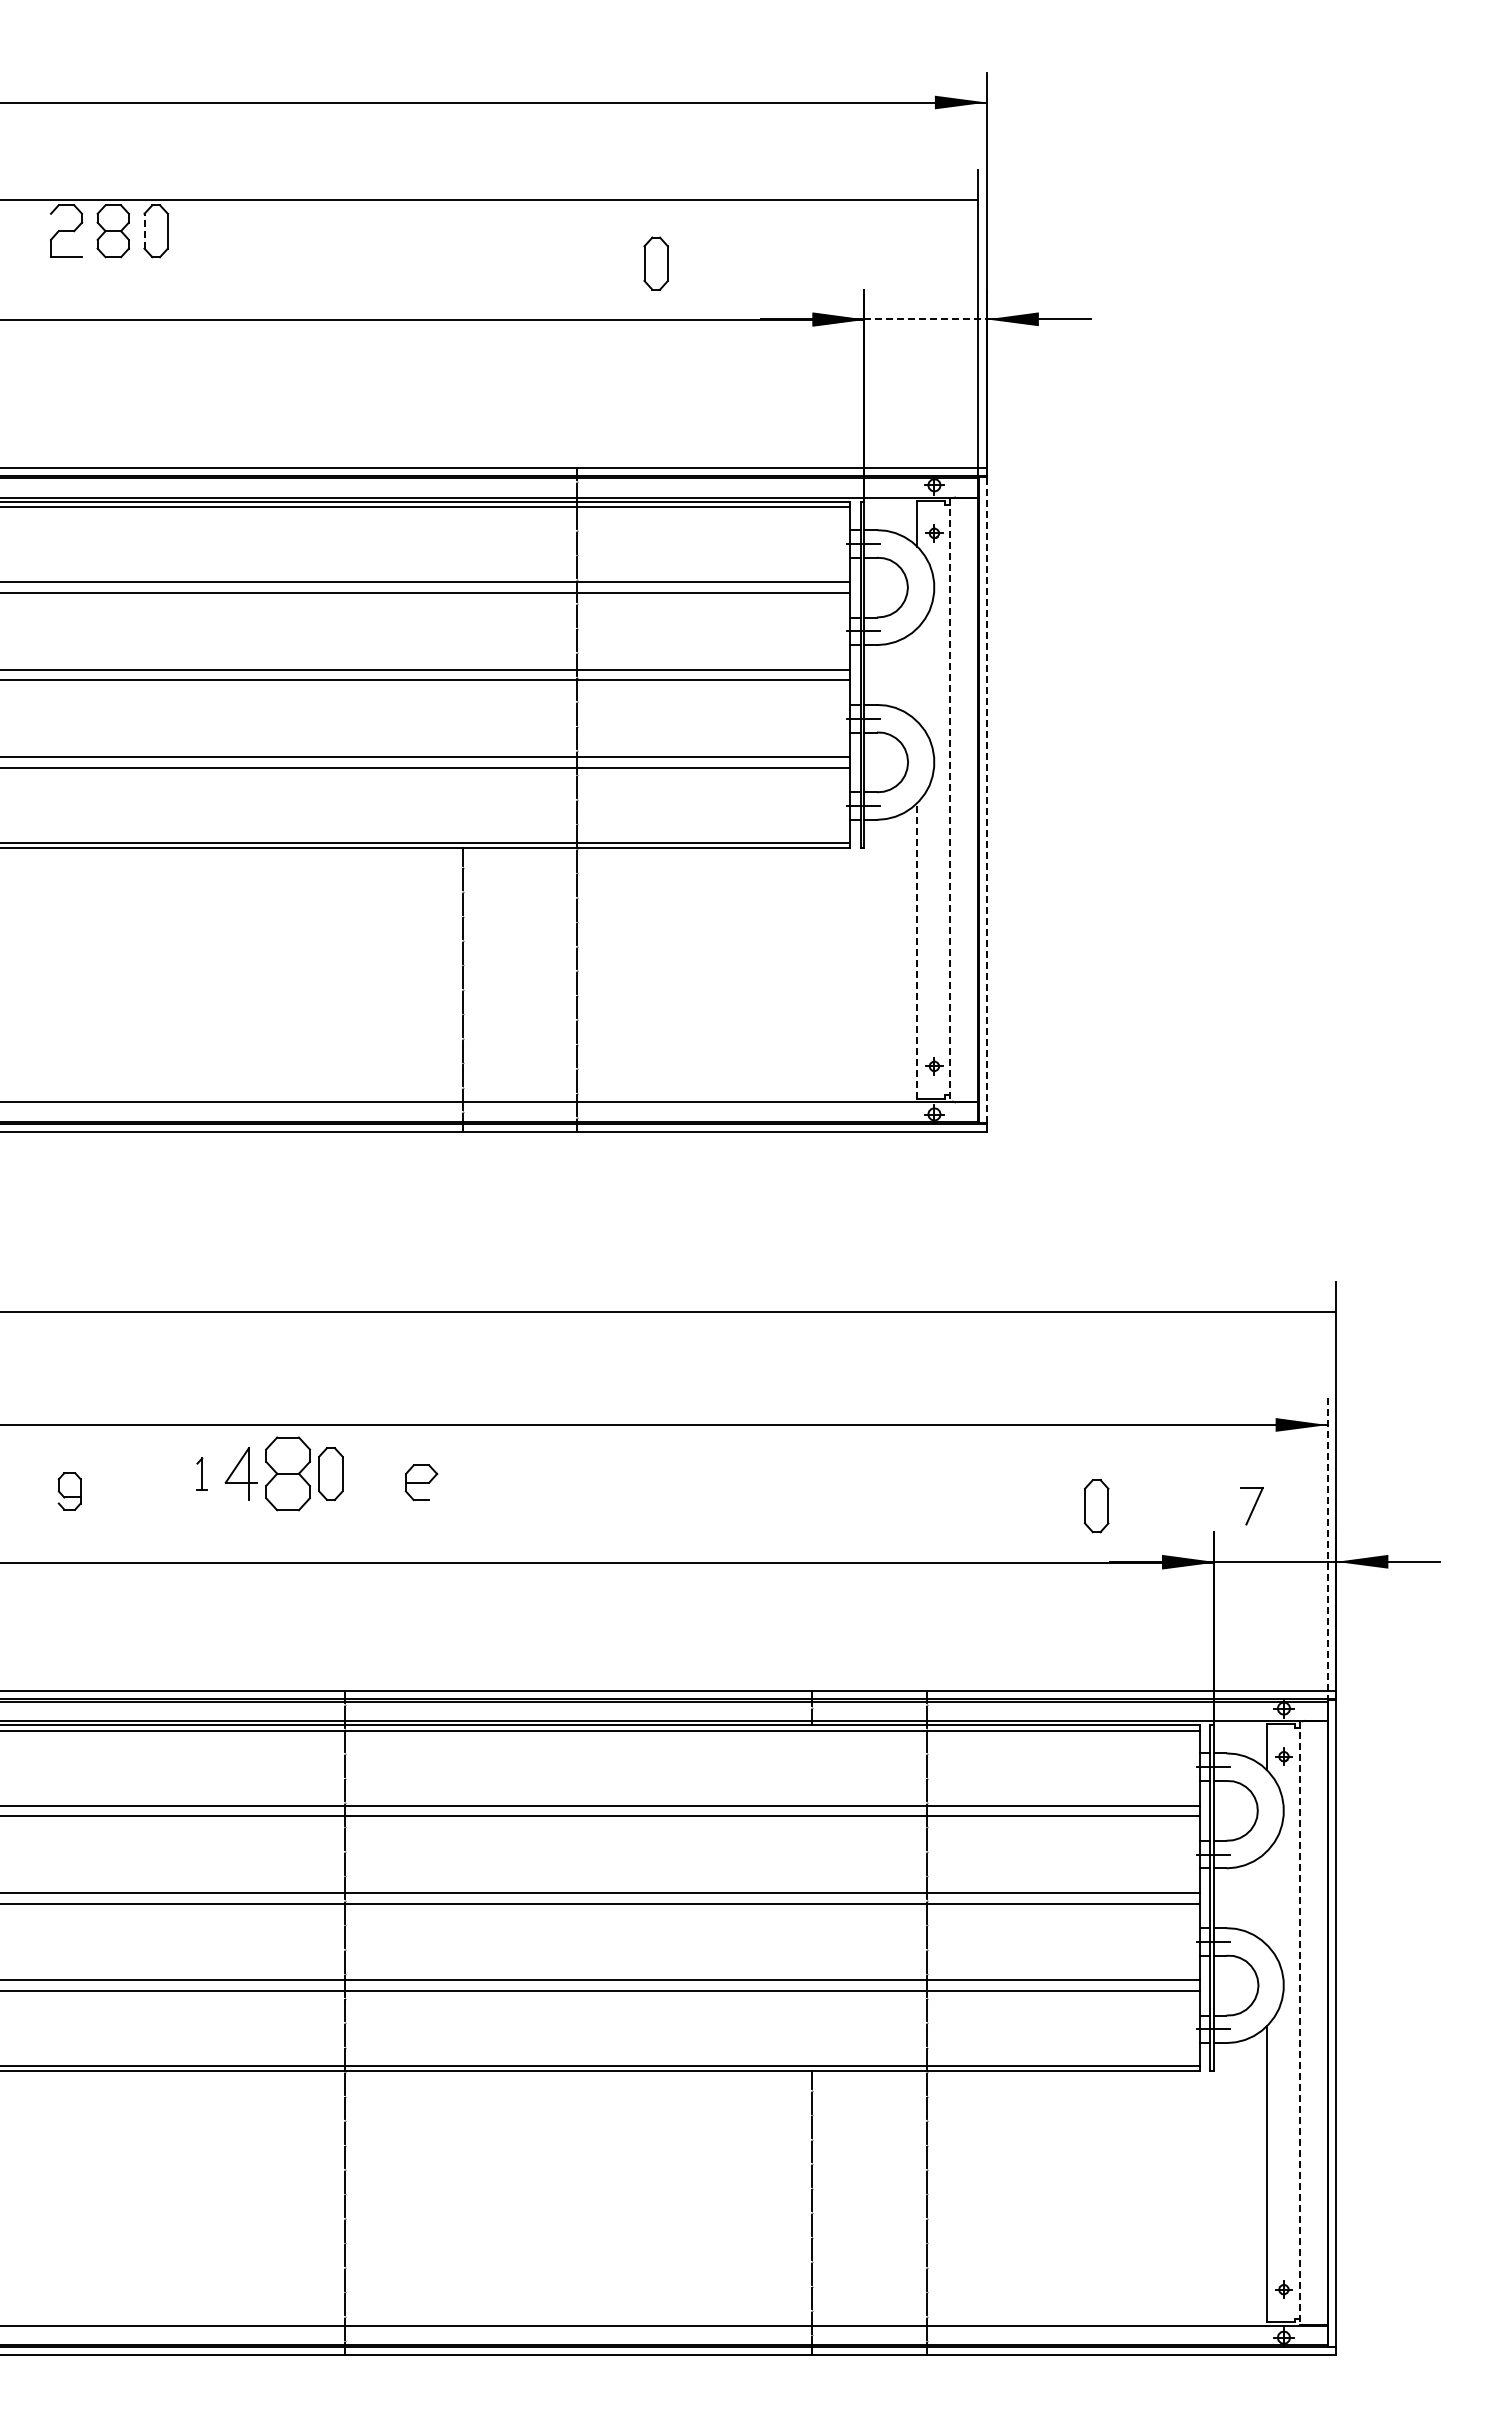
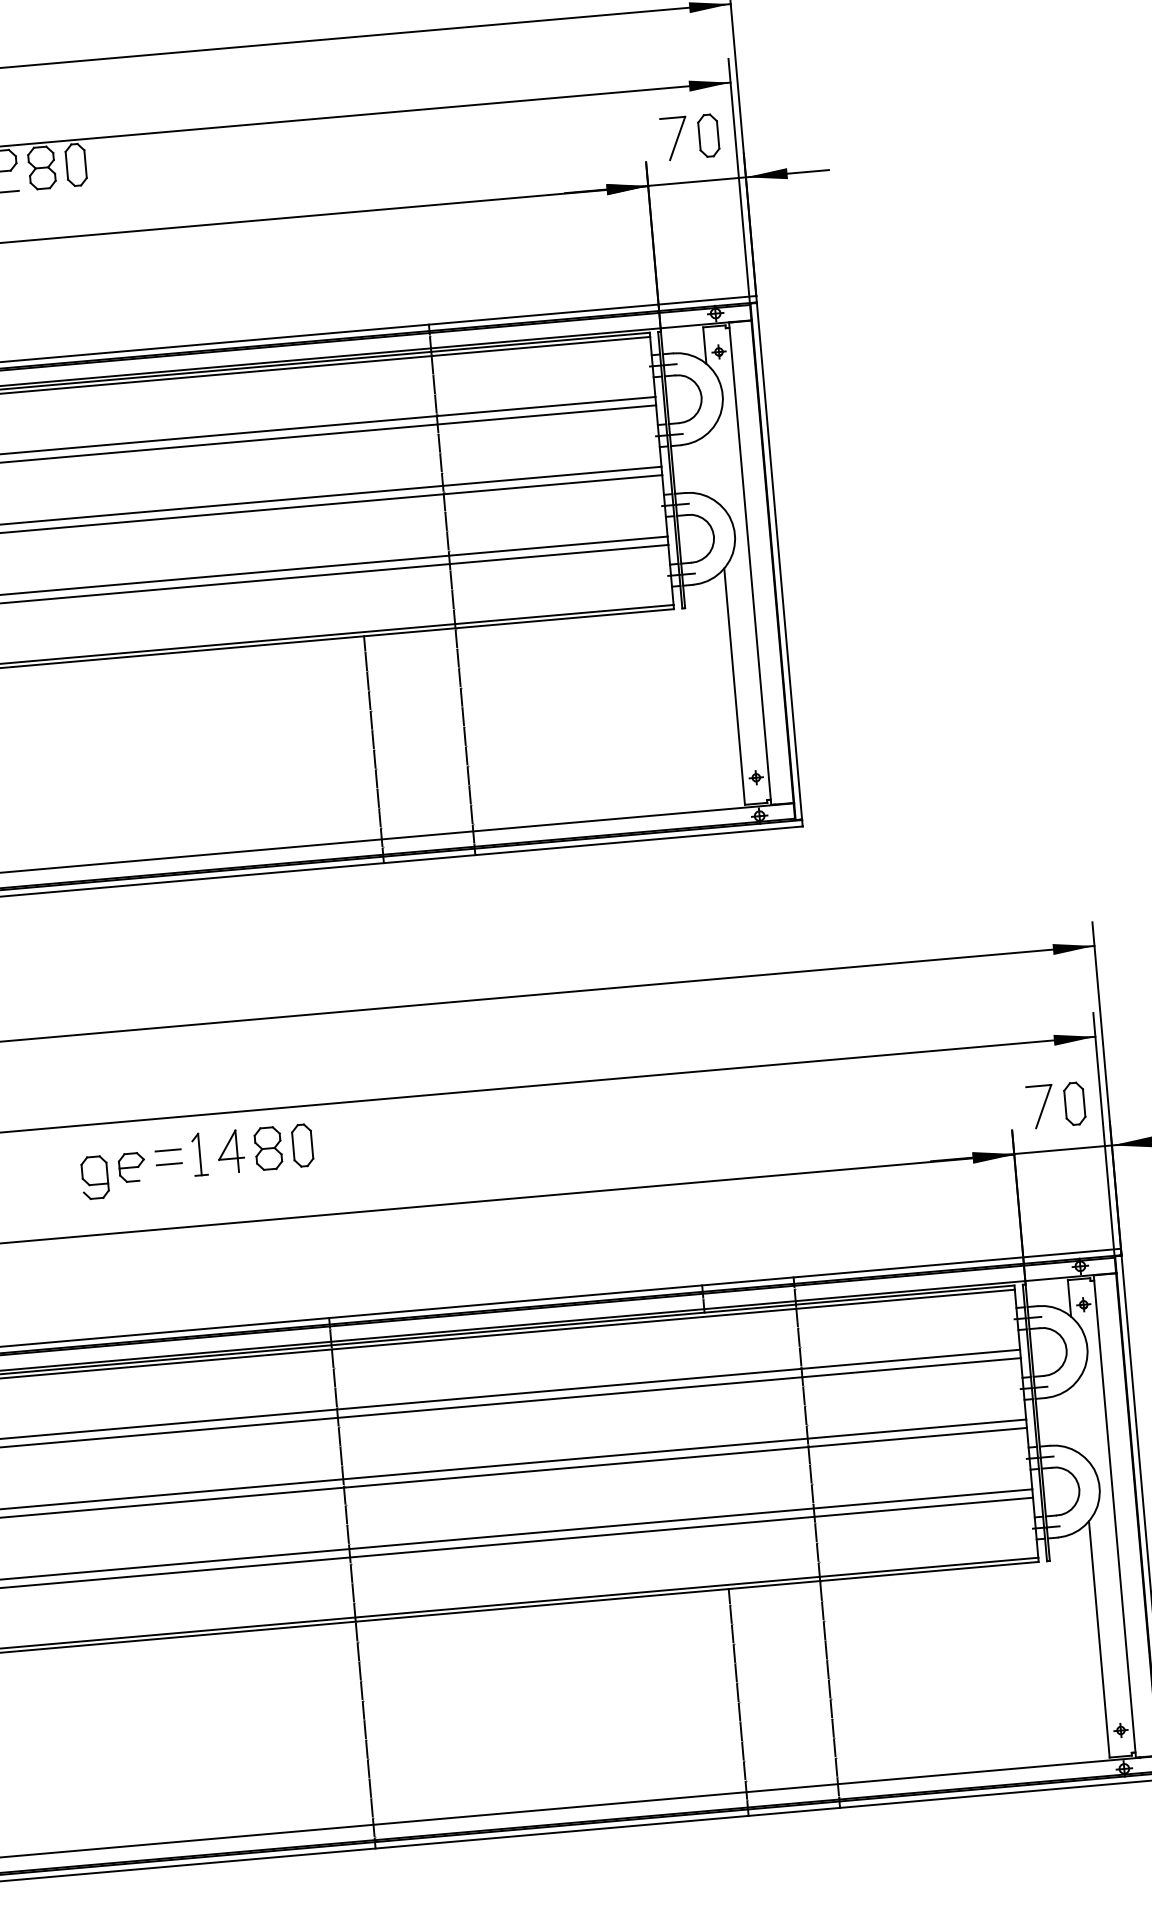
fill: (952, 199) -> (710, 83), added
line: (144, 230) -> (66, 165), dashed -> solid
part: (655, 263) -> (708, 135), moved
part: (902, 263) -> (674, 138), added
line: (926, 319) -> (697, 181), dashed -> solid
line: (950, 799) -> (750, 563), dashed -> solid
line: (986, 799) -> (779, 560), dashed -> solid
line: (917, 950) -> (734, 686), dashed -> solid
fill: (1310, 1311) -> (1073, 947), added
line: (162, 1465) -> (167, 1150), added
part: (201, 1473) -> (199, 1154), size x1.67
part: (287, 1474) -> (268, 1148), size x0.71
line: (162, 1482) -> (168, 1164), added
part: (421, 1482) -> (131, 1167), moved
part: (69, 1491) -> (95, 1177), size x1.43
part: (1096, 1506) -> (1074, 1104), moved
part: (1251, 1506) -> (1040, 1107), size x1.43
line: (1327, 1548) -> (1103, 1135), dashed -> solid
line: (1299, 2023) -> (1114, 1516), dashed -> solid

